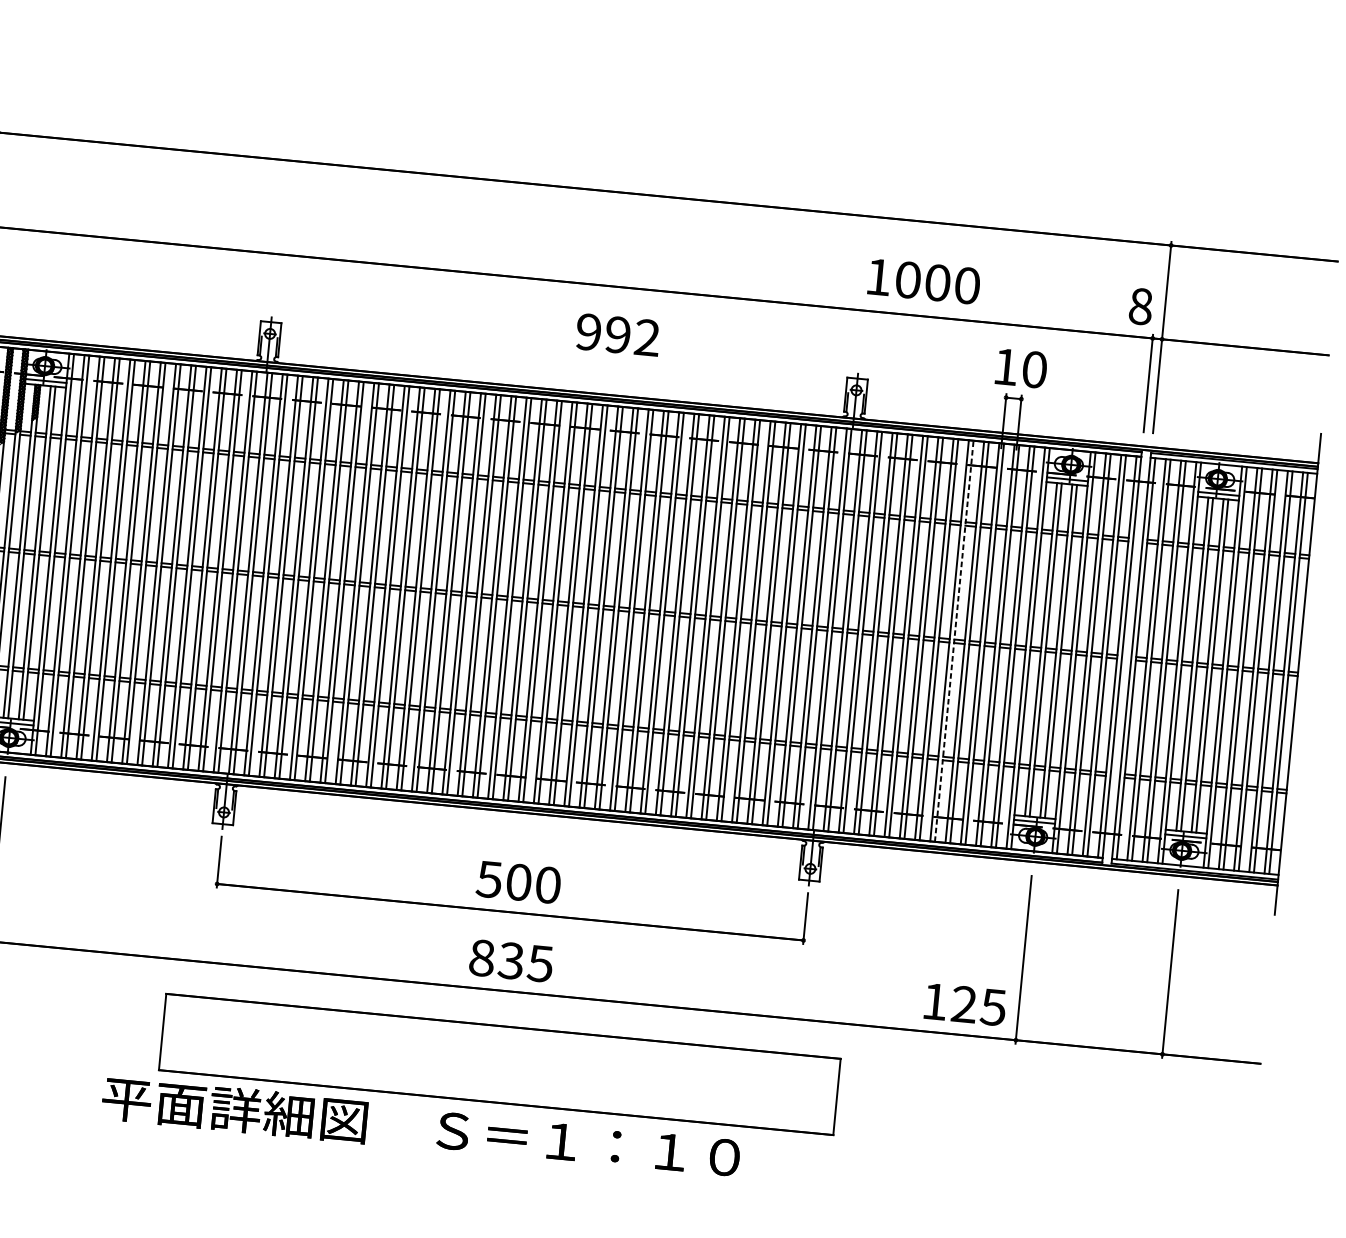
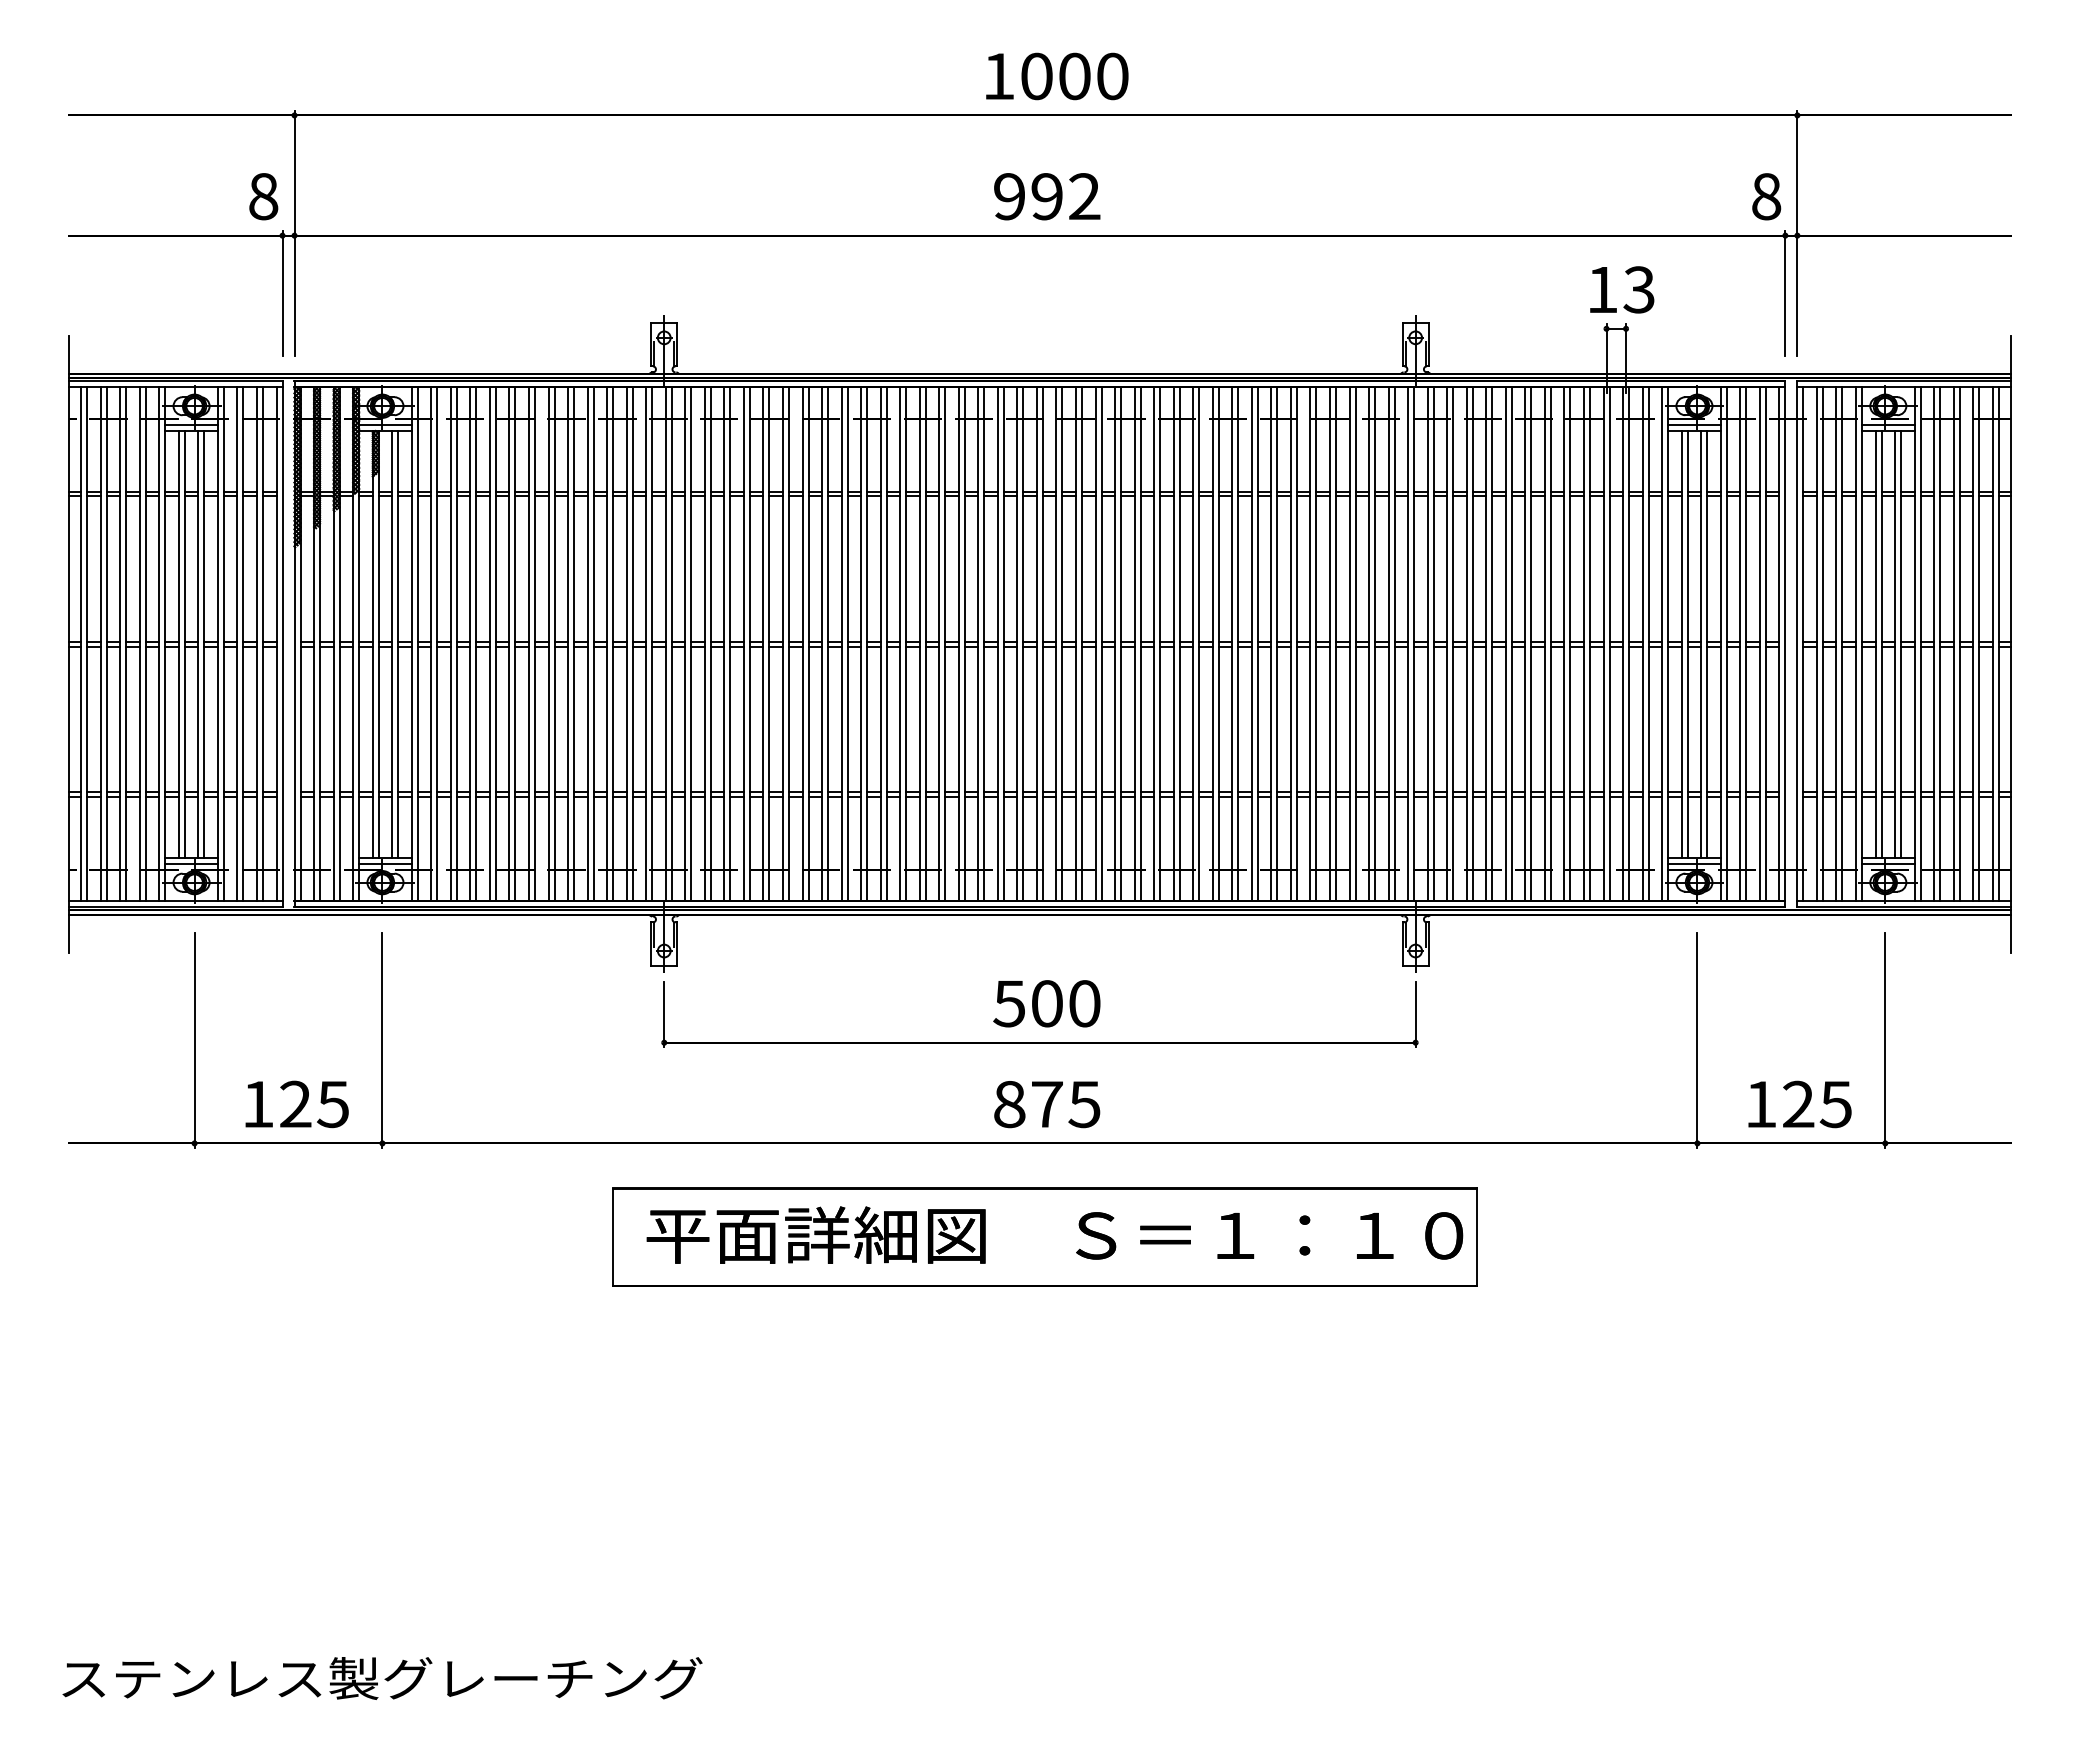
text: (924, 281) -> (1057, 76), moved
text: (618, 334) -> (1047, 196), moved
text: (1034, 369) -> (1638, 289), 10 -> 13
line: (954, 641) -> (1570, 644), dashed -> solid
text: (510, 960) -> (1046, 1104), 835 -> 875
text: (964, 1004) -> (1799, 1104), moved
text: (420, 1127) -> (1054, 1234), moved

